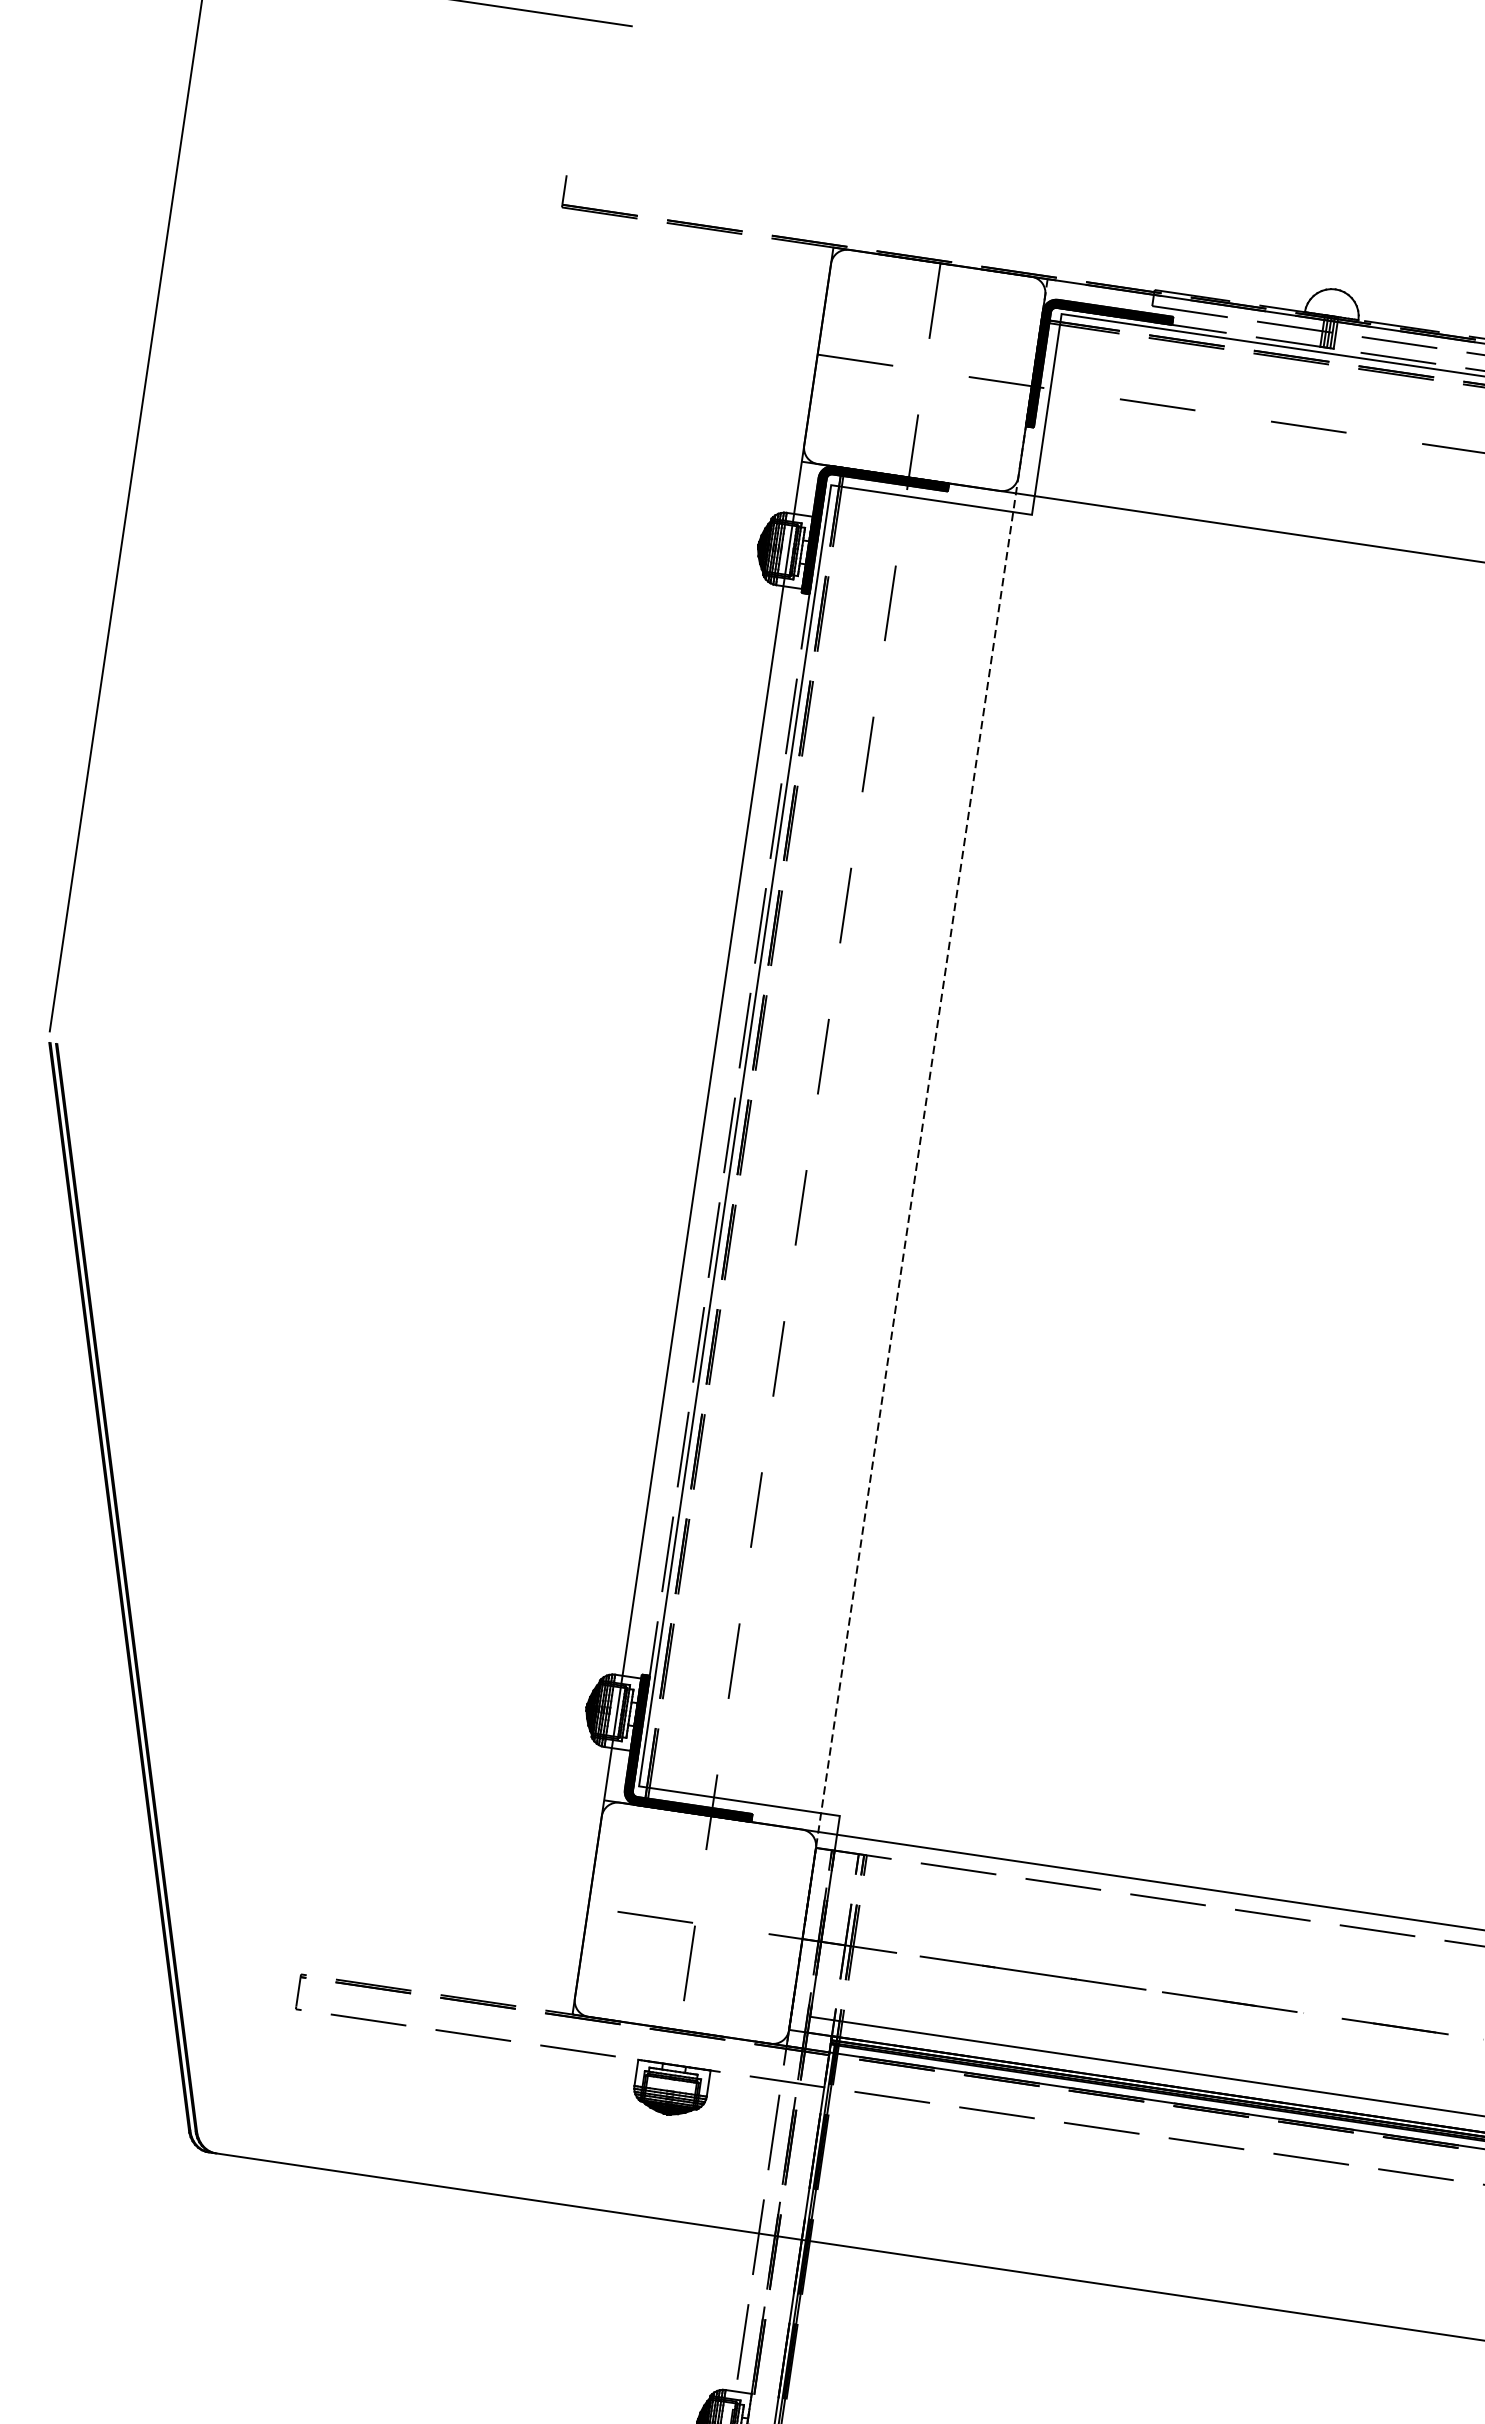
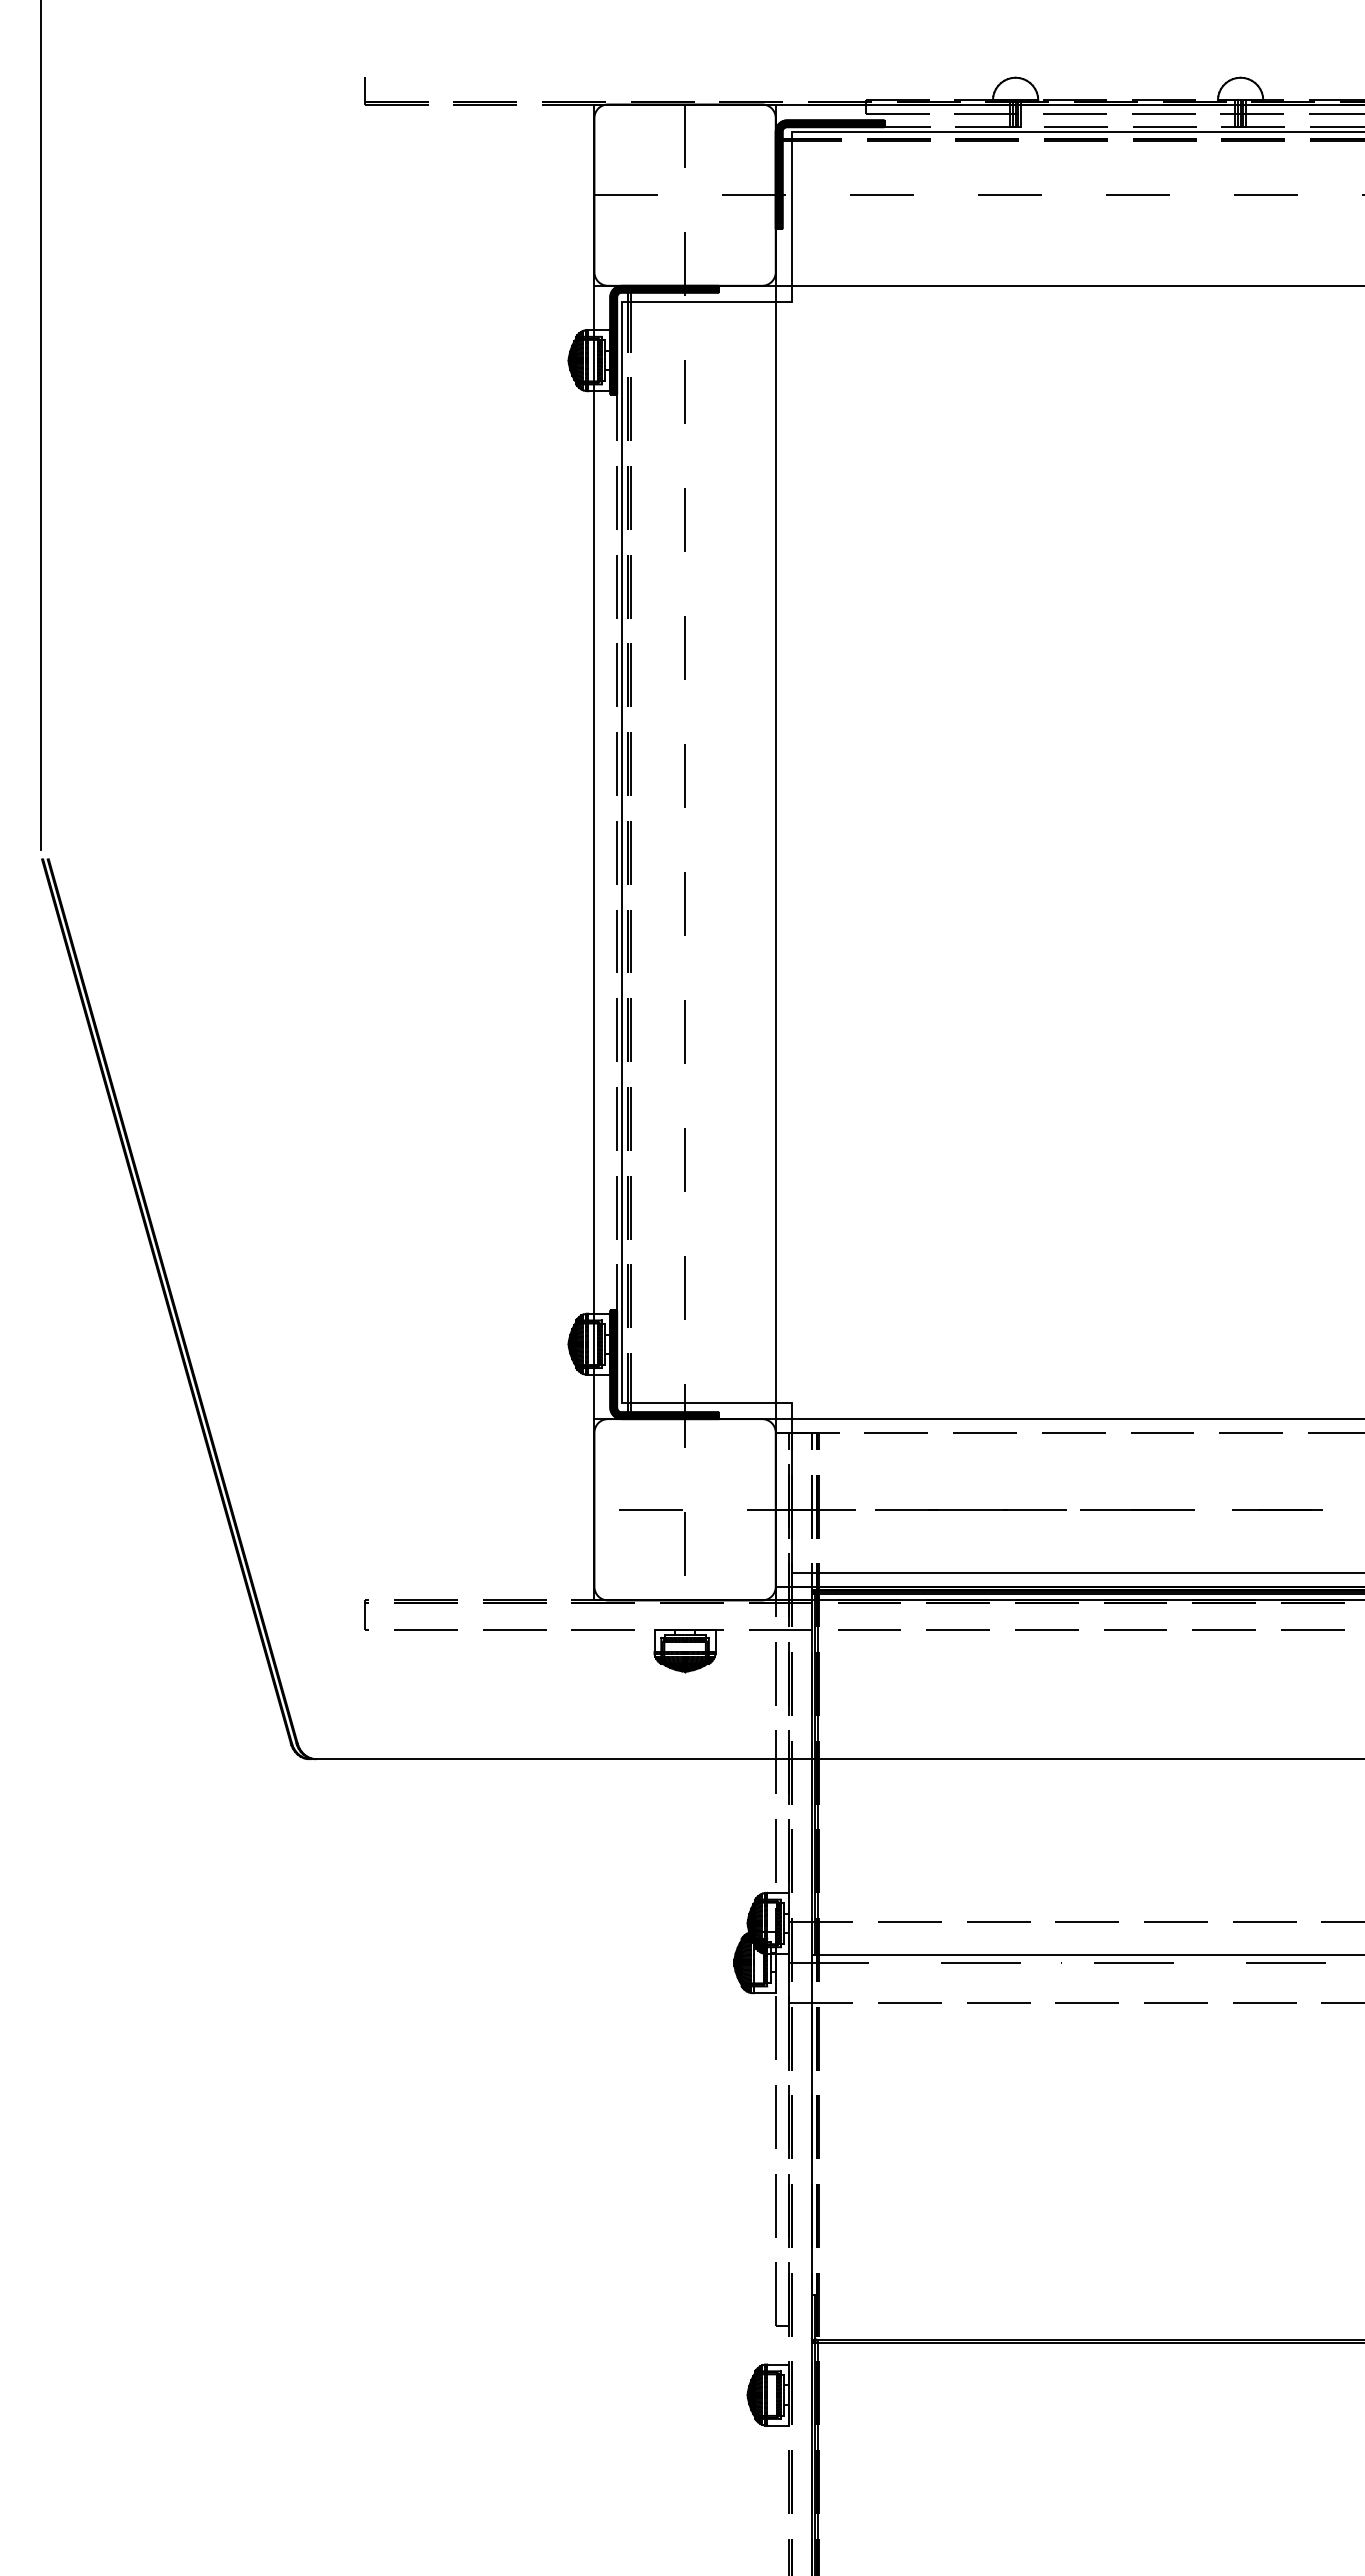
line: (916, 1162) -> (775, 852), dashed -> solid

